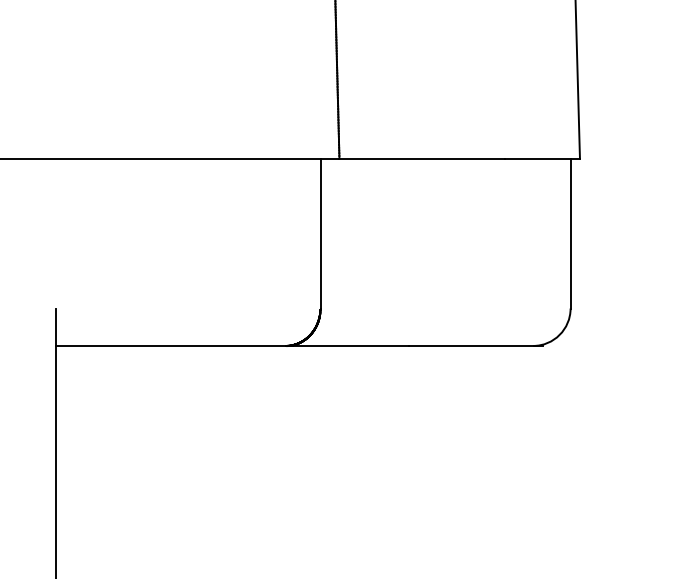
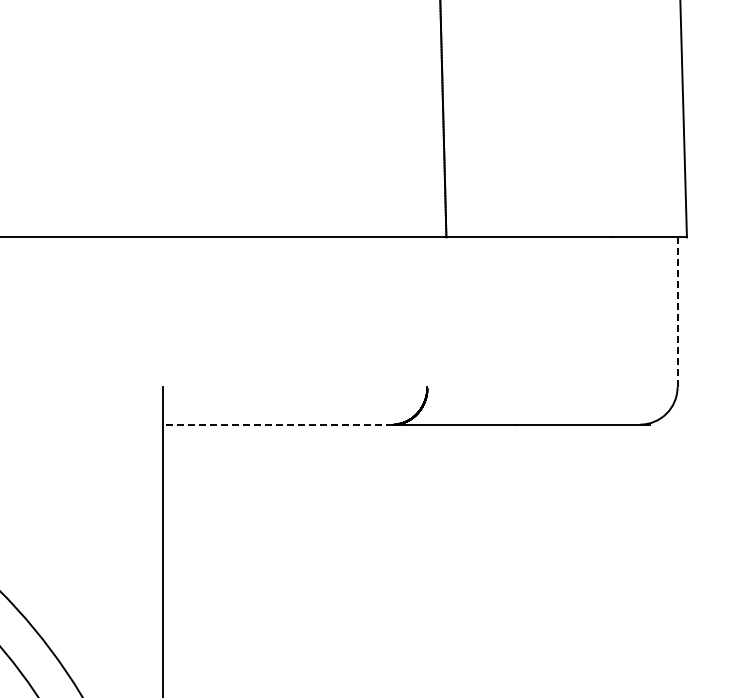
line: (320, 233) -> (427, 312), removed
line: (570, 233) -> (677, 312), solid -> dashed
line: (170, 345) -> (277, 424), solid -> dashed

